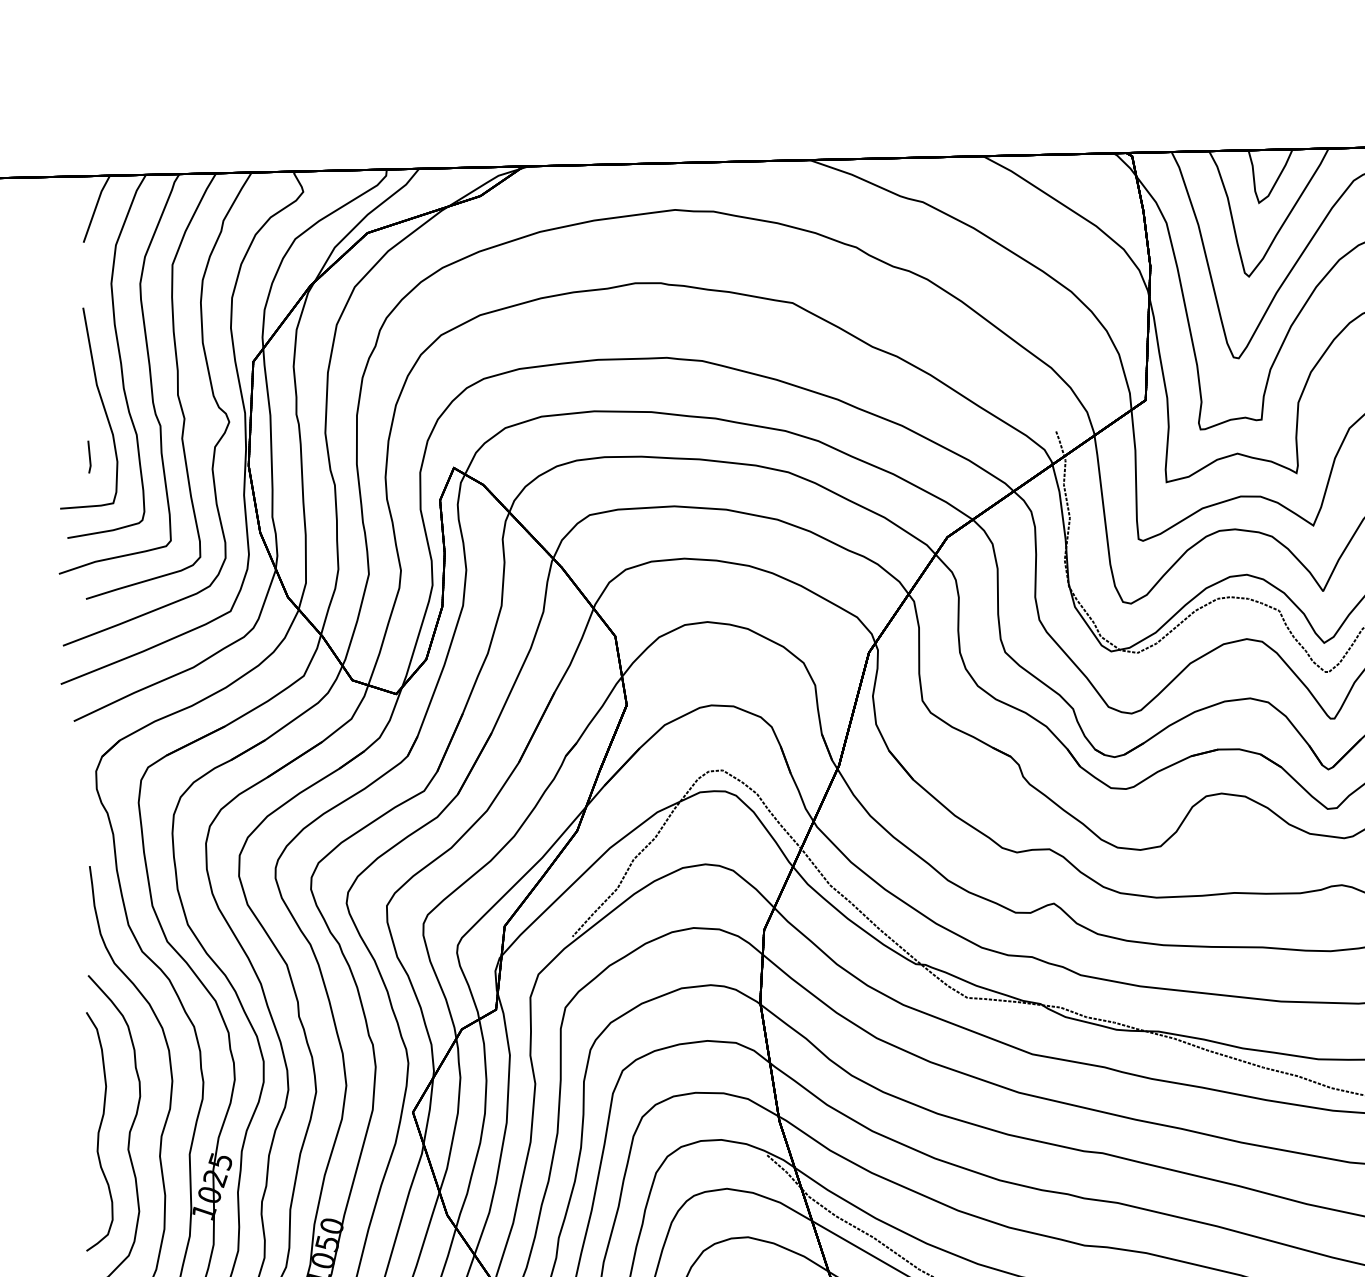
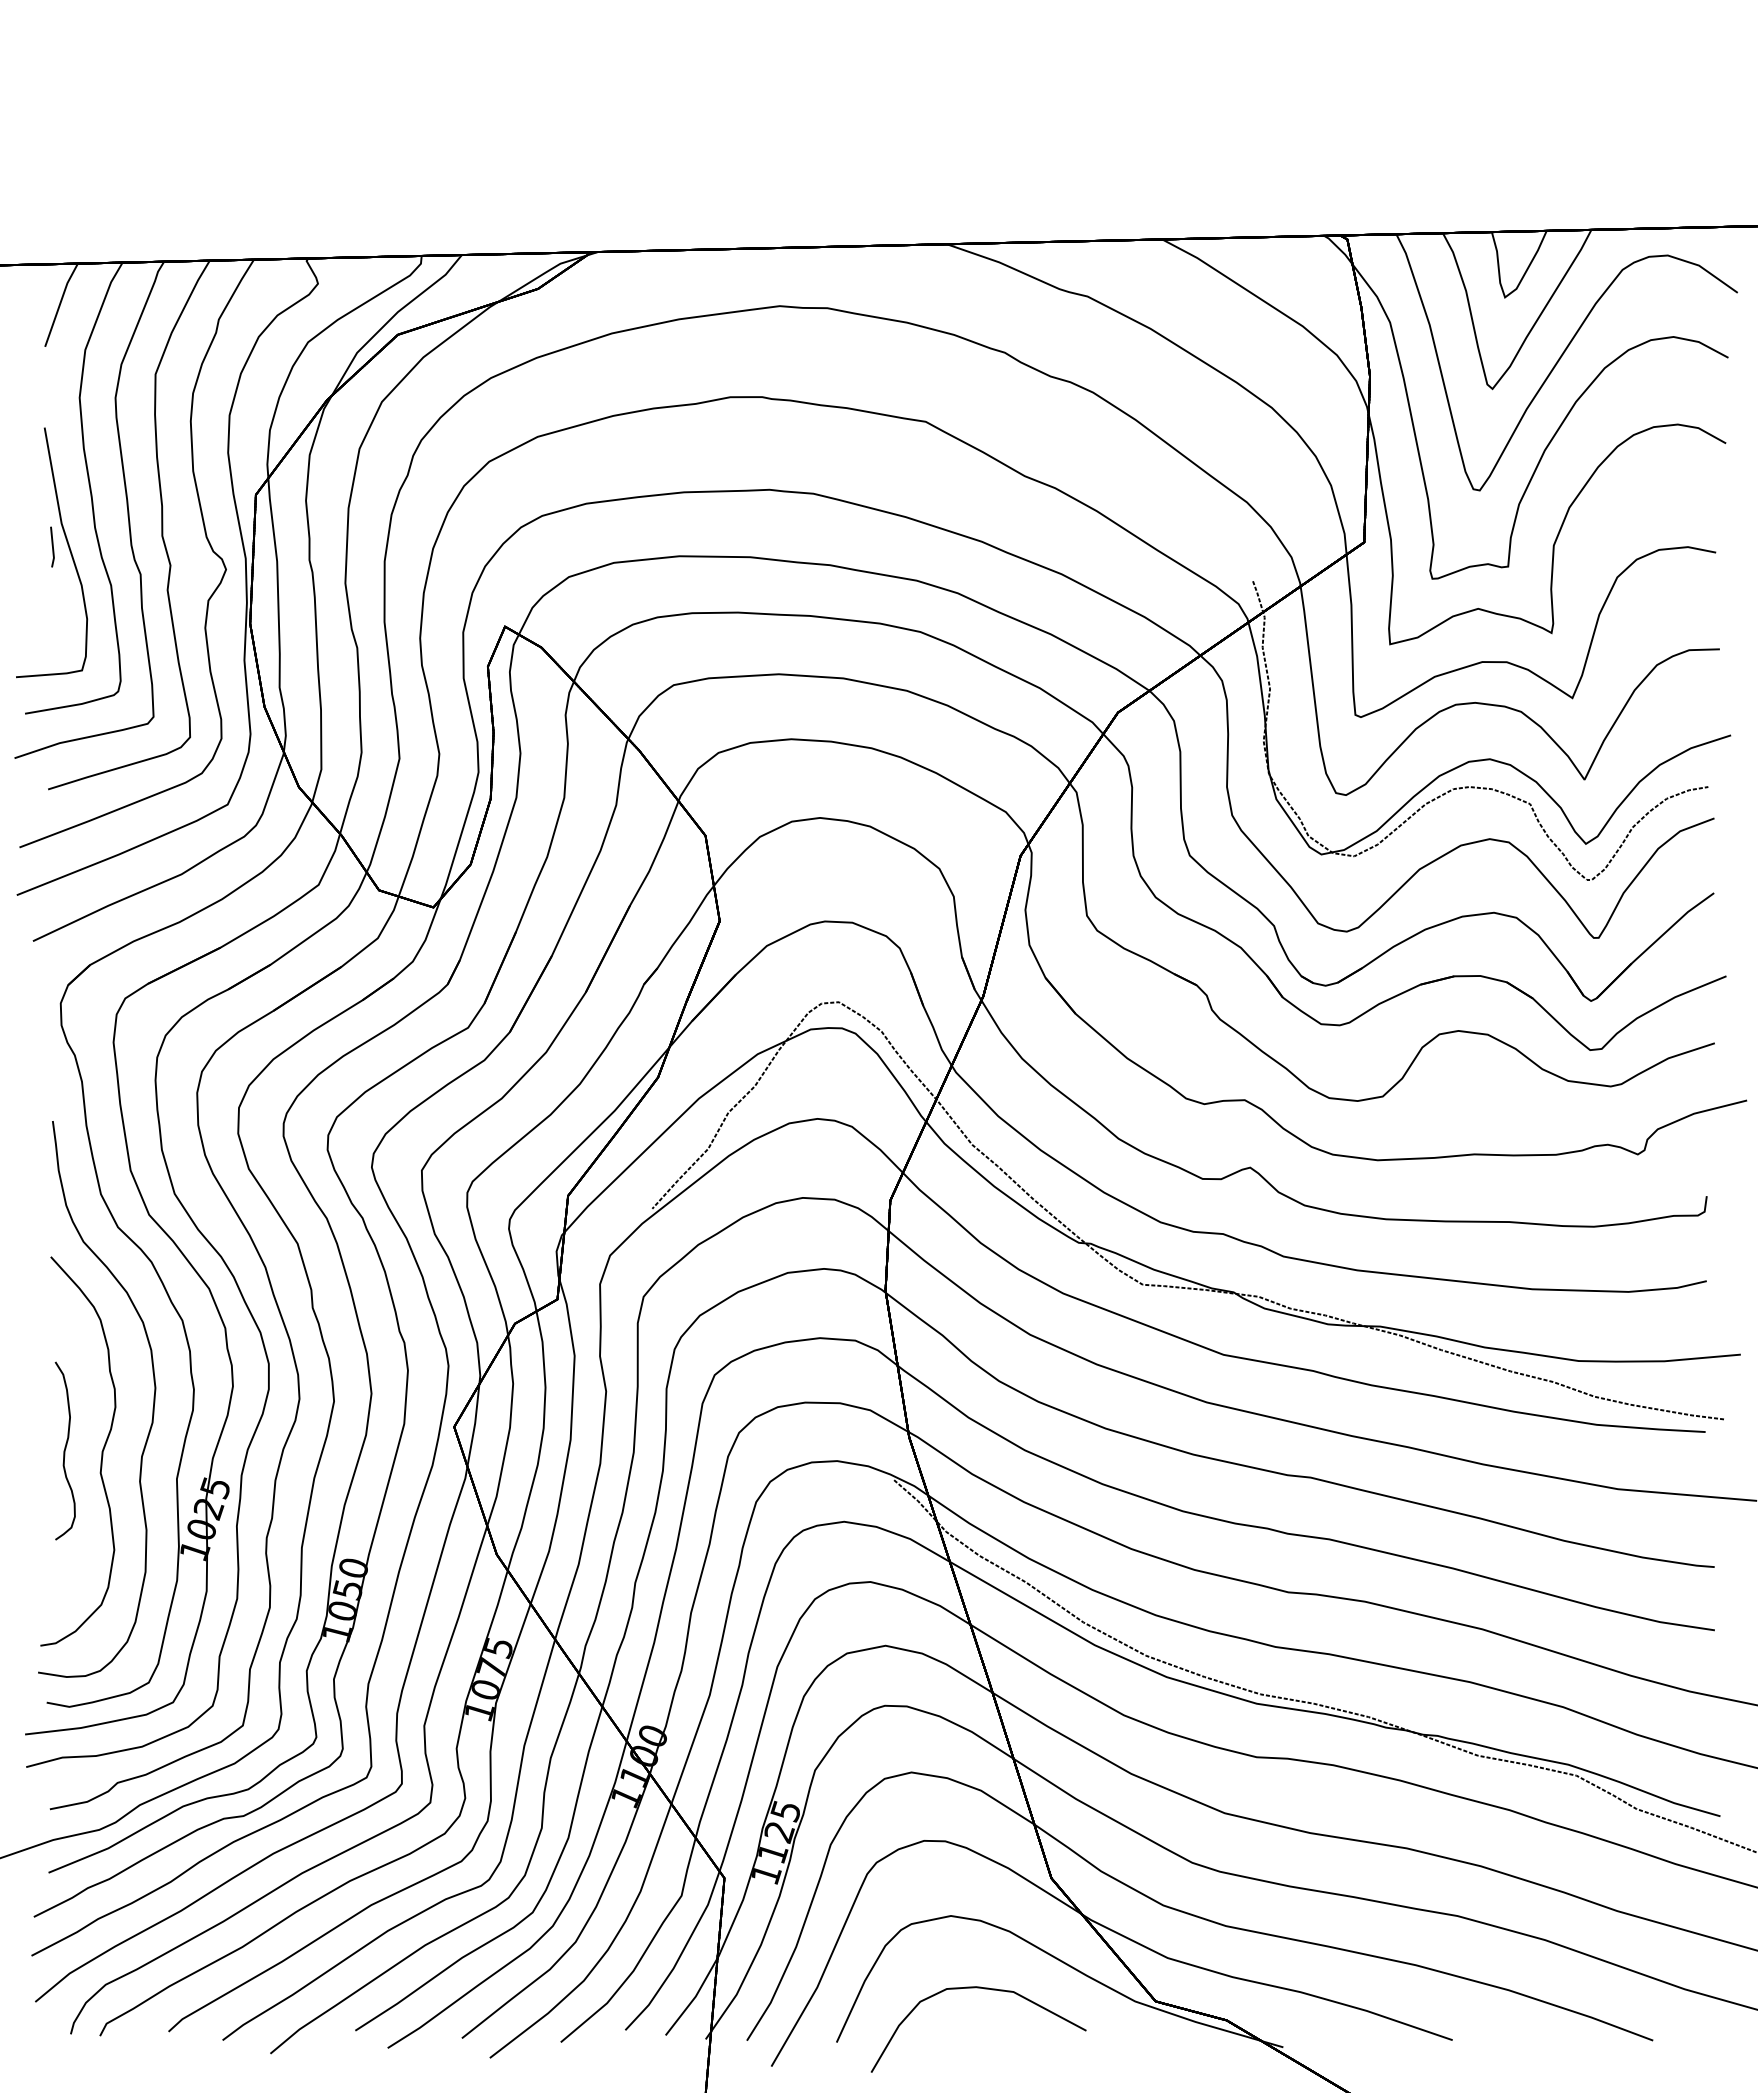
part: (89, 456) -> (52, 546), moved
part: (99, 1131) -> (65, 1450), size x0.6

